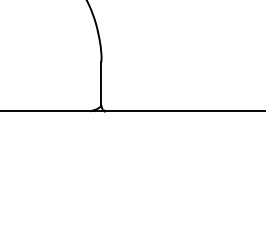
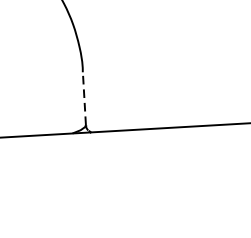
line: (101, 83) -> (84, 98), solid -> dashed

